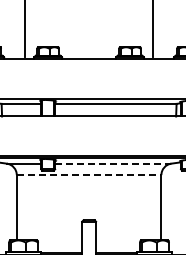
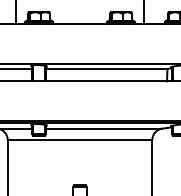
line: (113, 163) -> (104, 128), dashed -> solid
line: (89, 175) -> (80, 140), dashed -> solid

